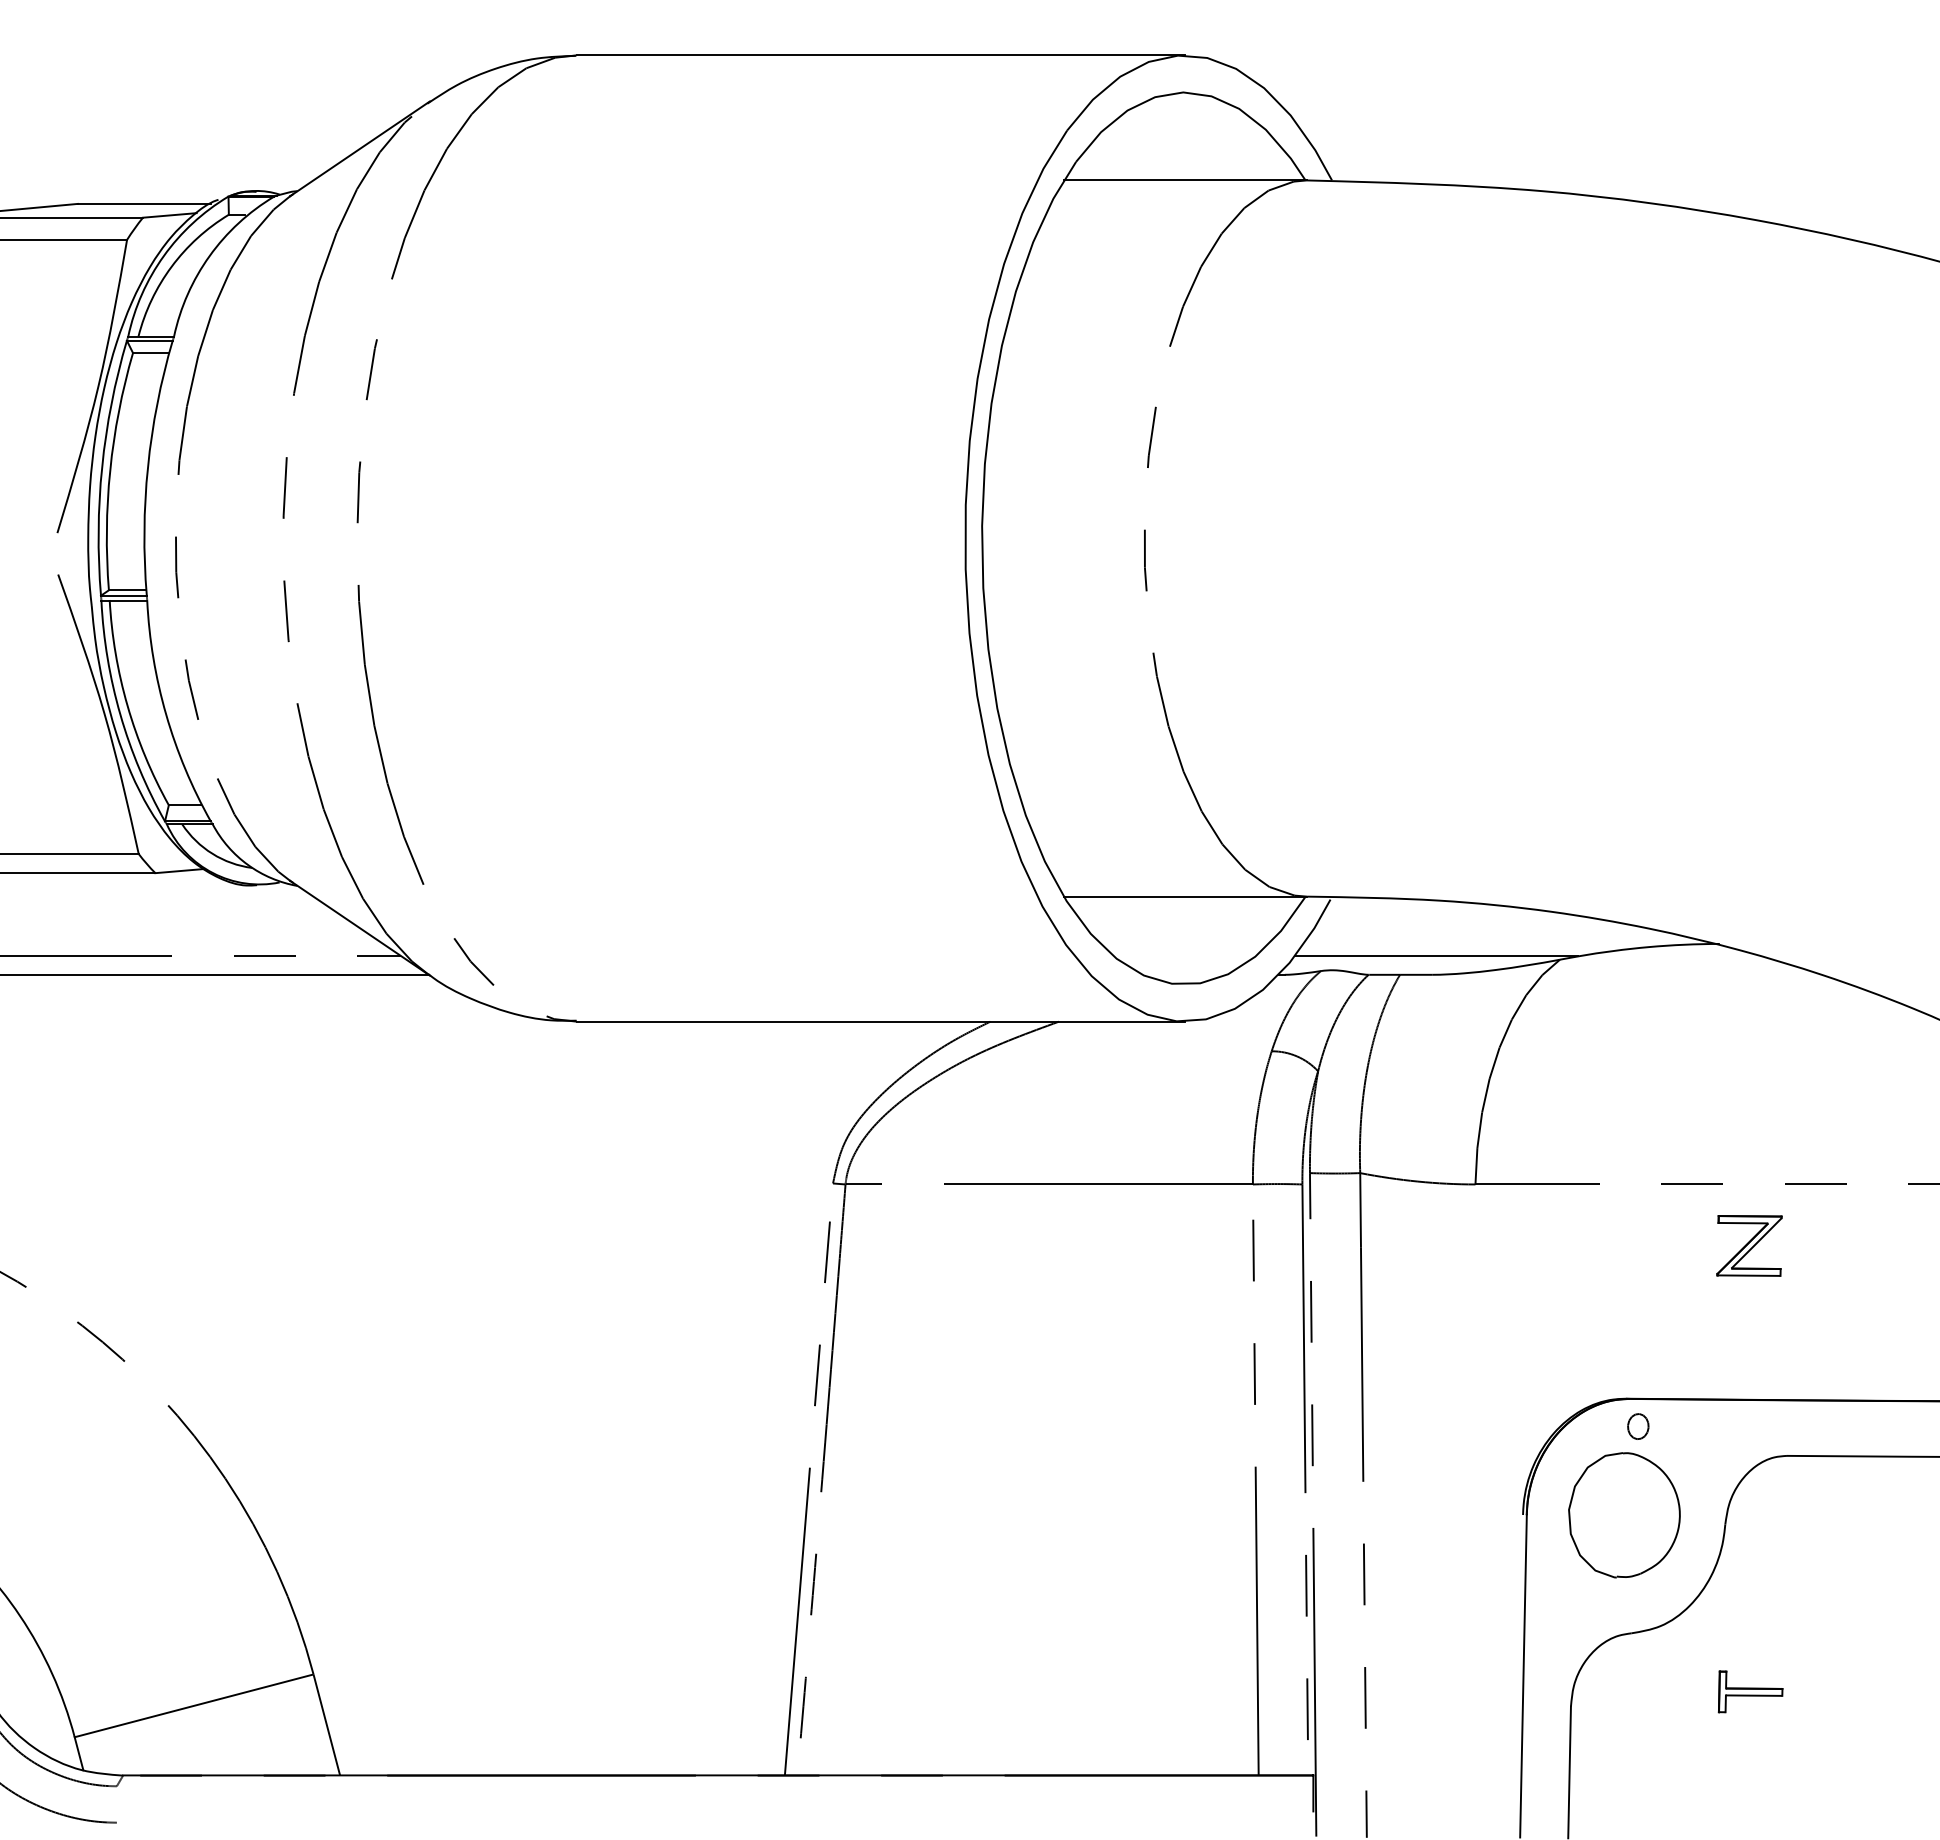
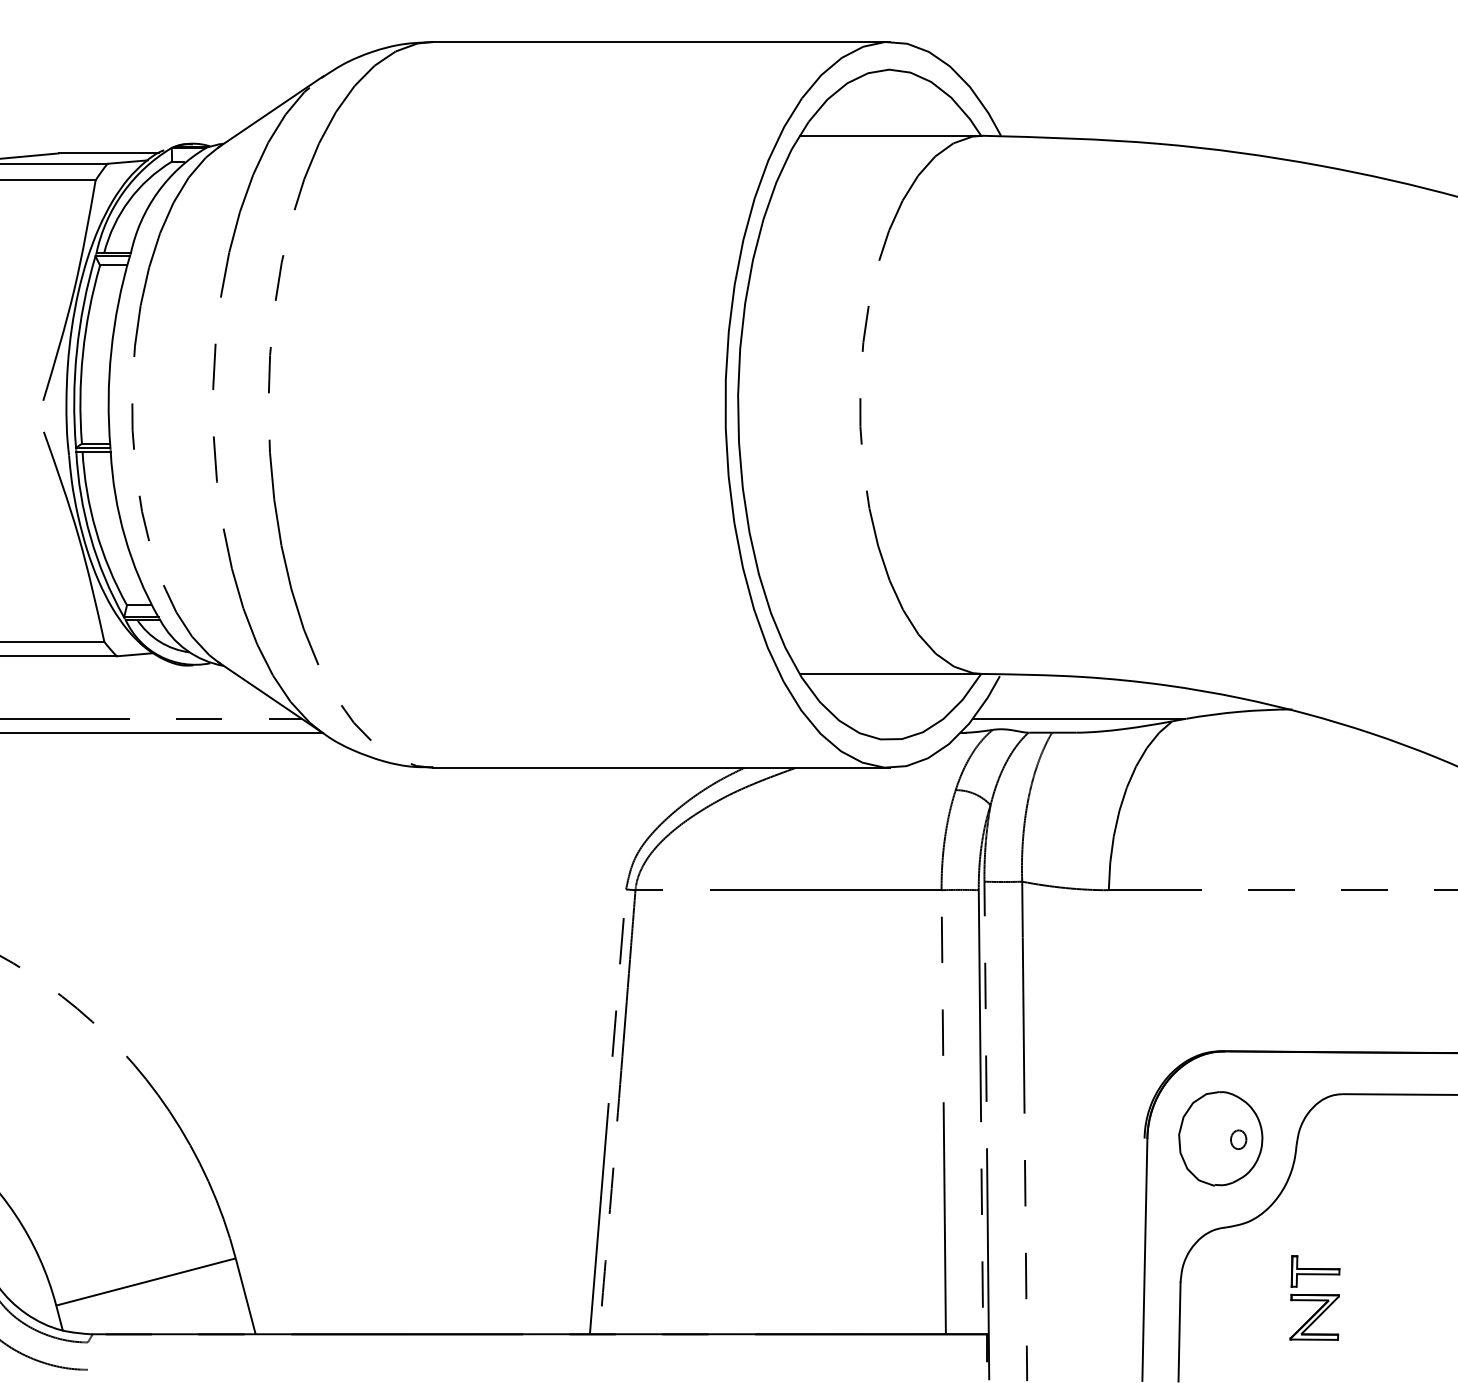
part: (1749, 1245) -> (1314, 1317), moved
part: (1638, 1426) -> (1238, 1139), moved

